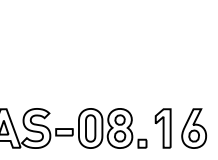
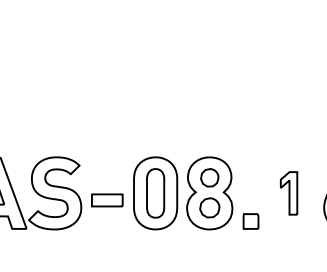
part: (162, 128) -> (287, 193), size x0.6

